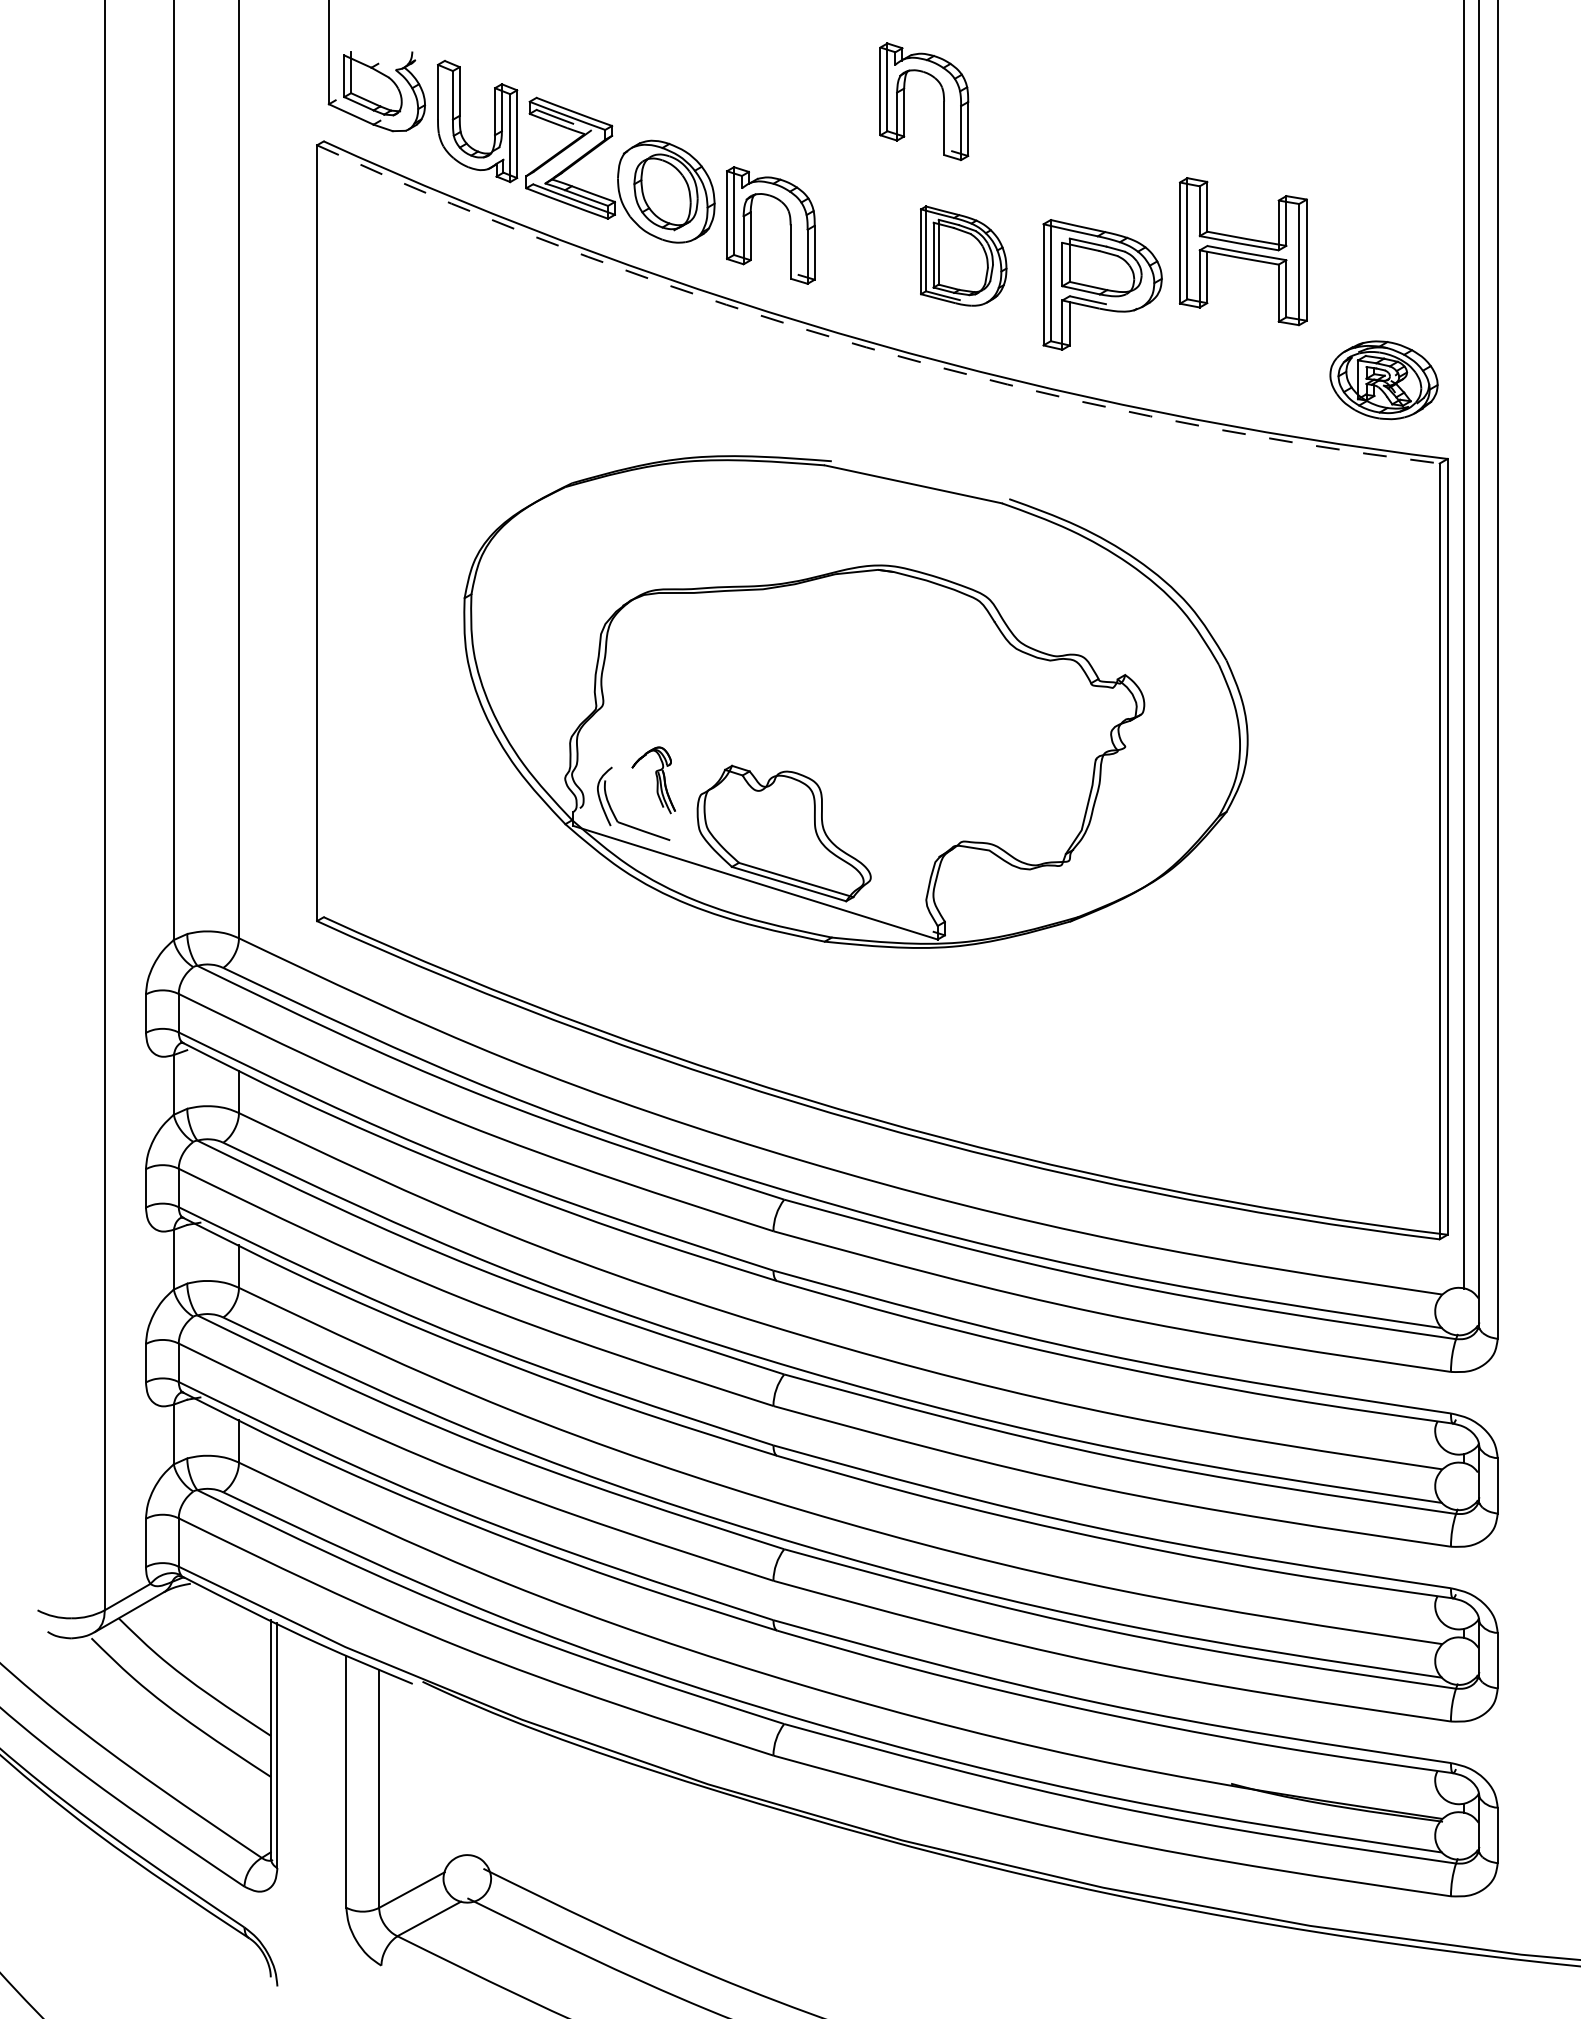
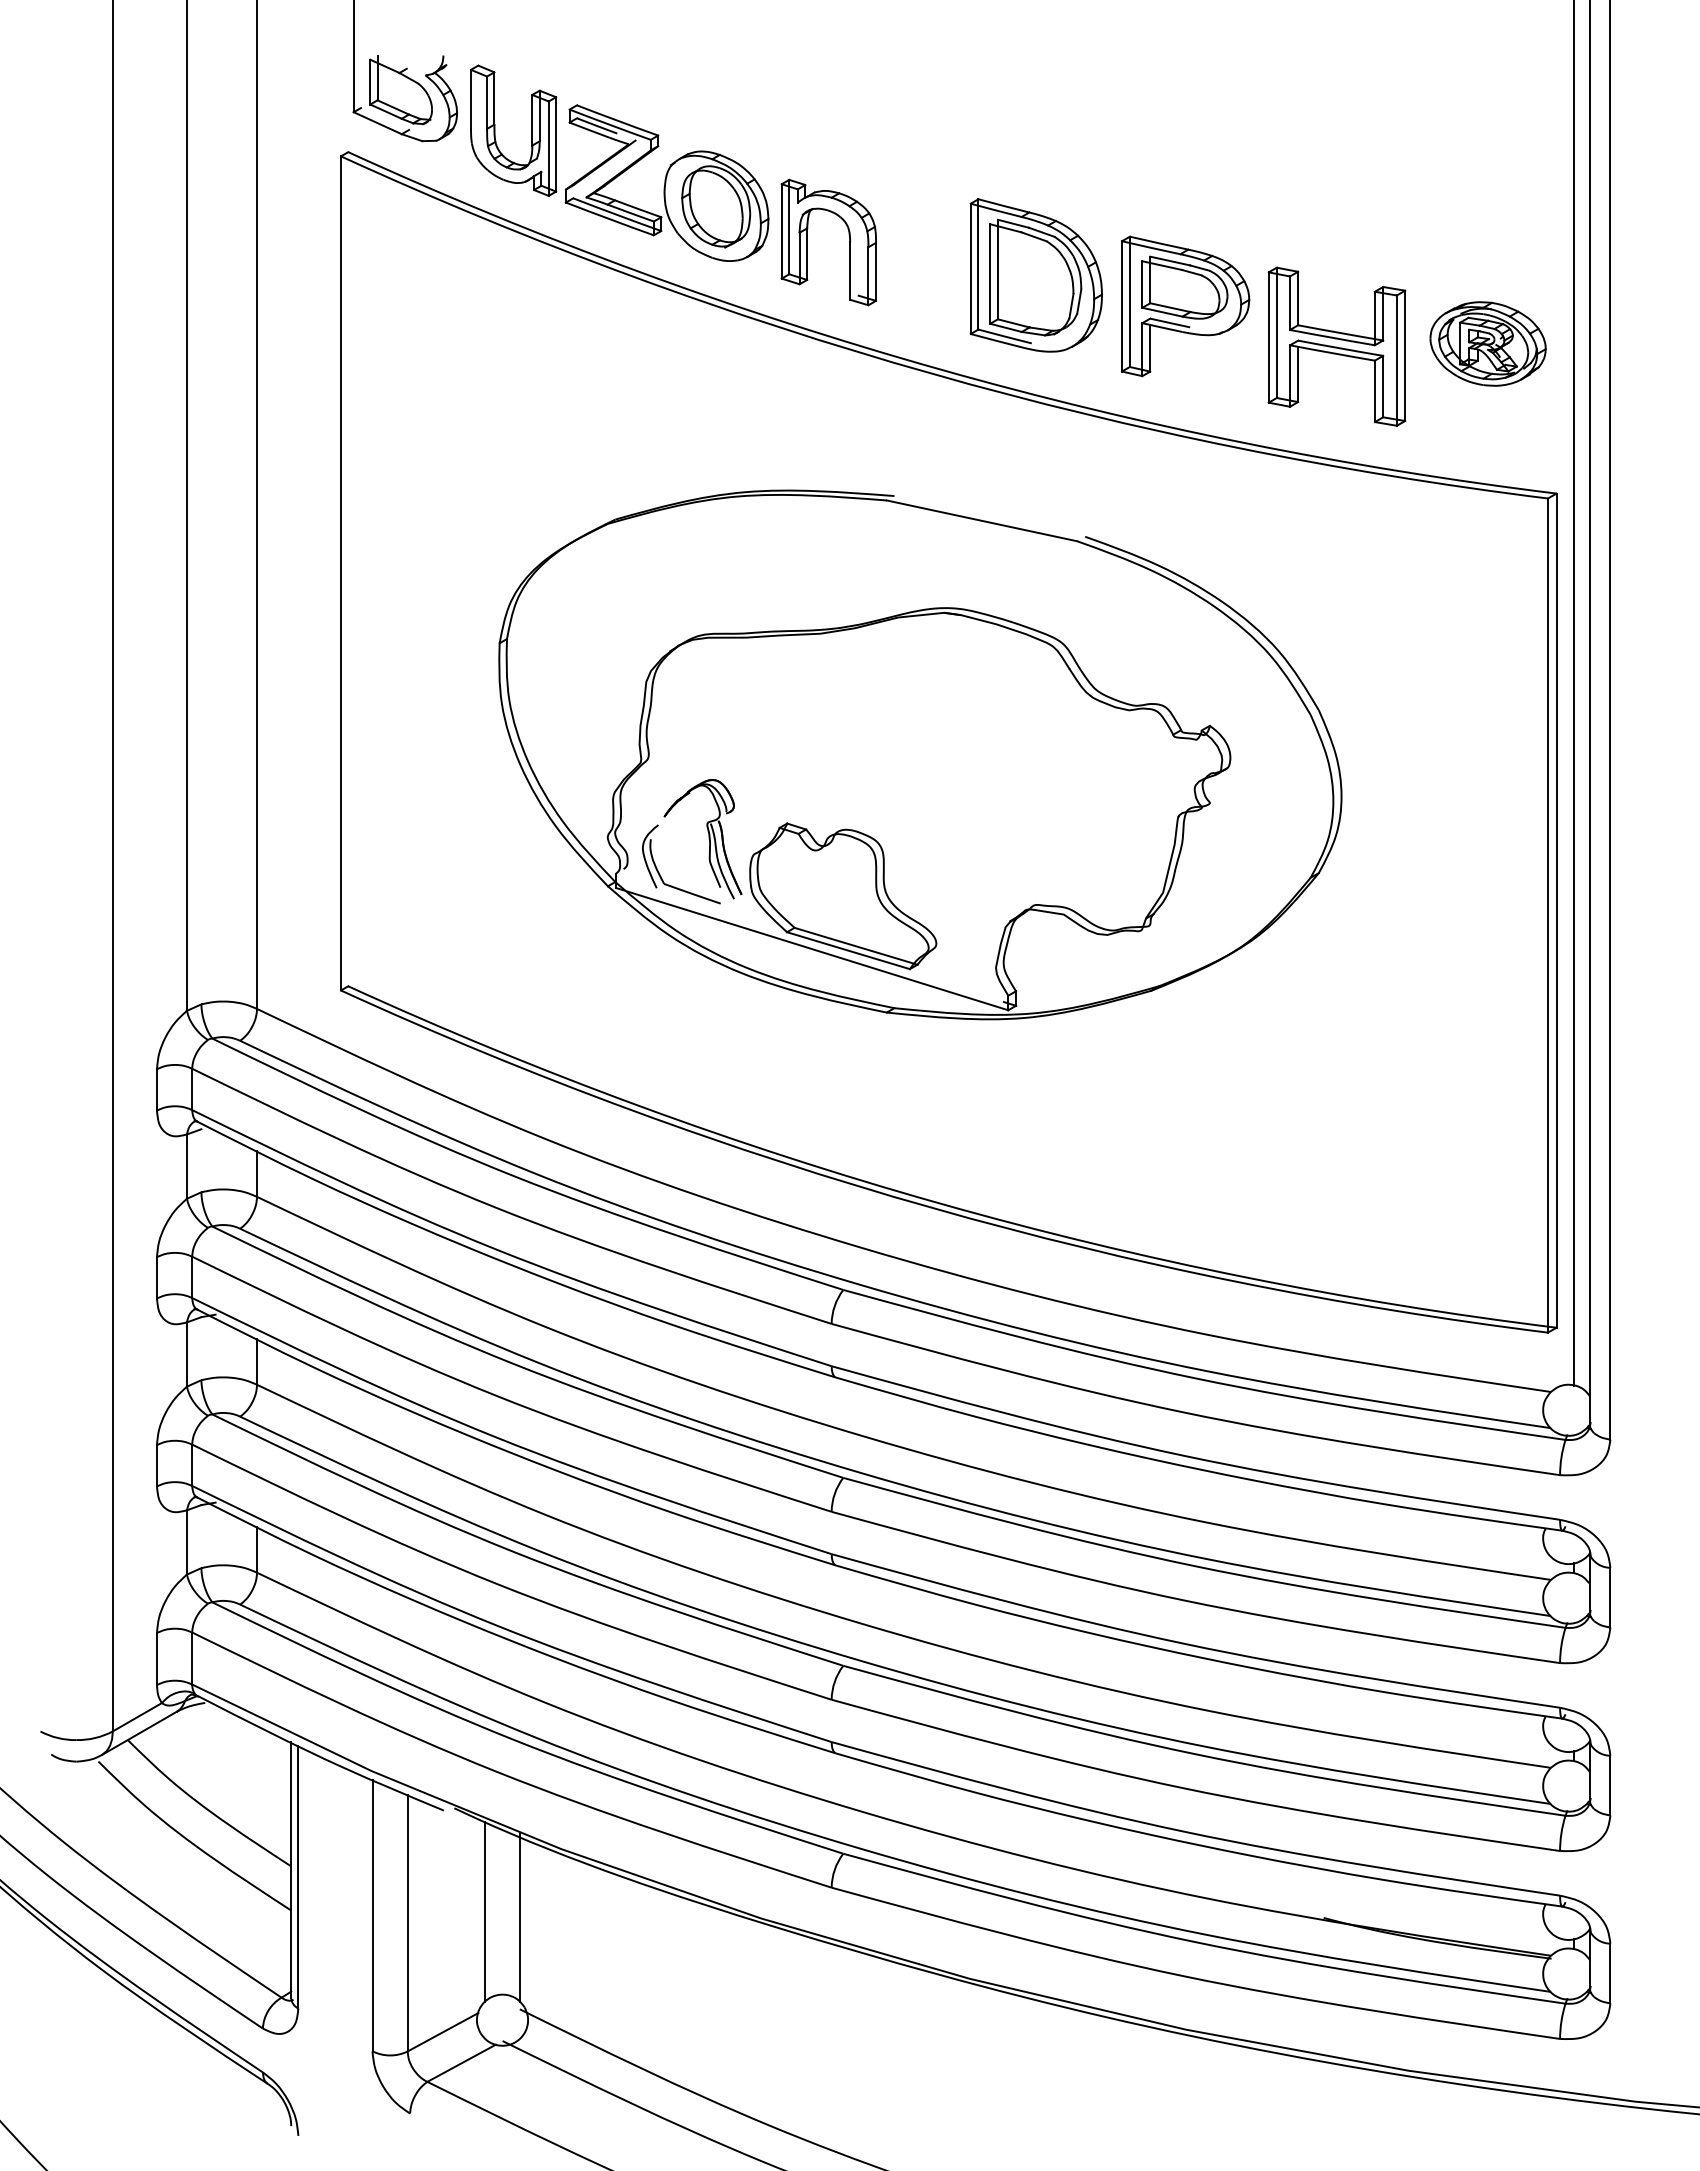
part: (904, 101) -> (972, 109), removed
part: (1242, 251) -> (1336, 346), moved
part: (963, 256) -> (1035, 275), size x1.43
arc: (866, 347) -> (931, 373), dashed -> solid
part: (1383, 379) -> (1487, 343), moved
part: (653, 780) -> (702, 839), size x1.67
line: (451, 1777) -> (485, 1911), added
line: (483, 1783) -> (519, 1917), added

